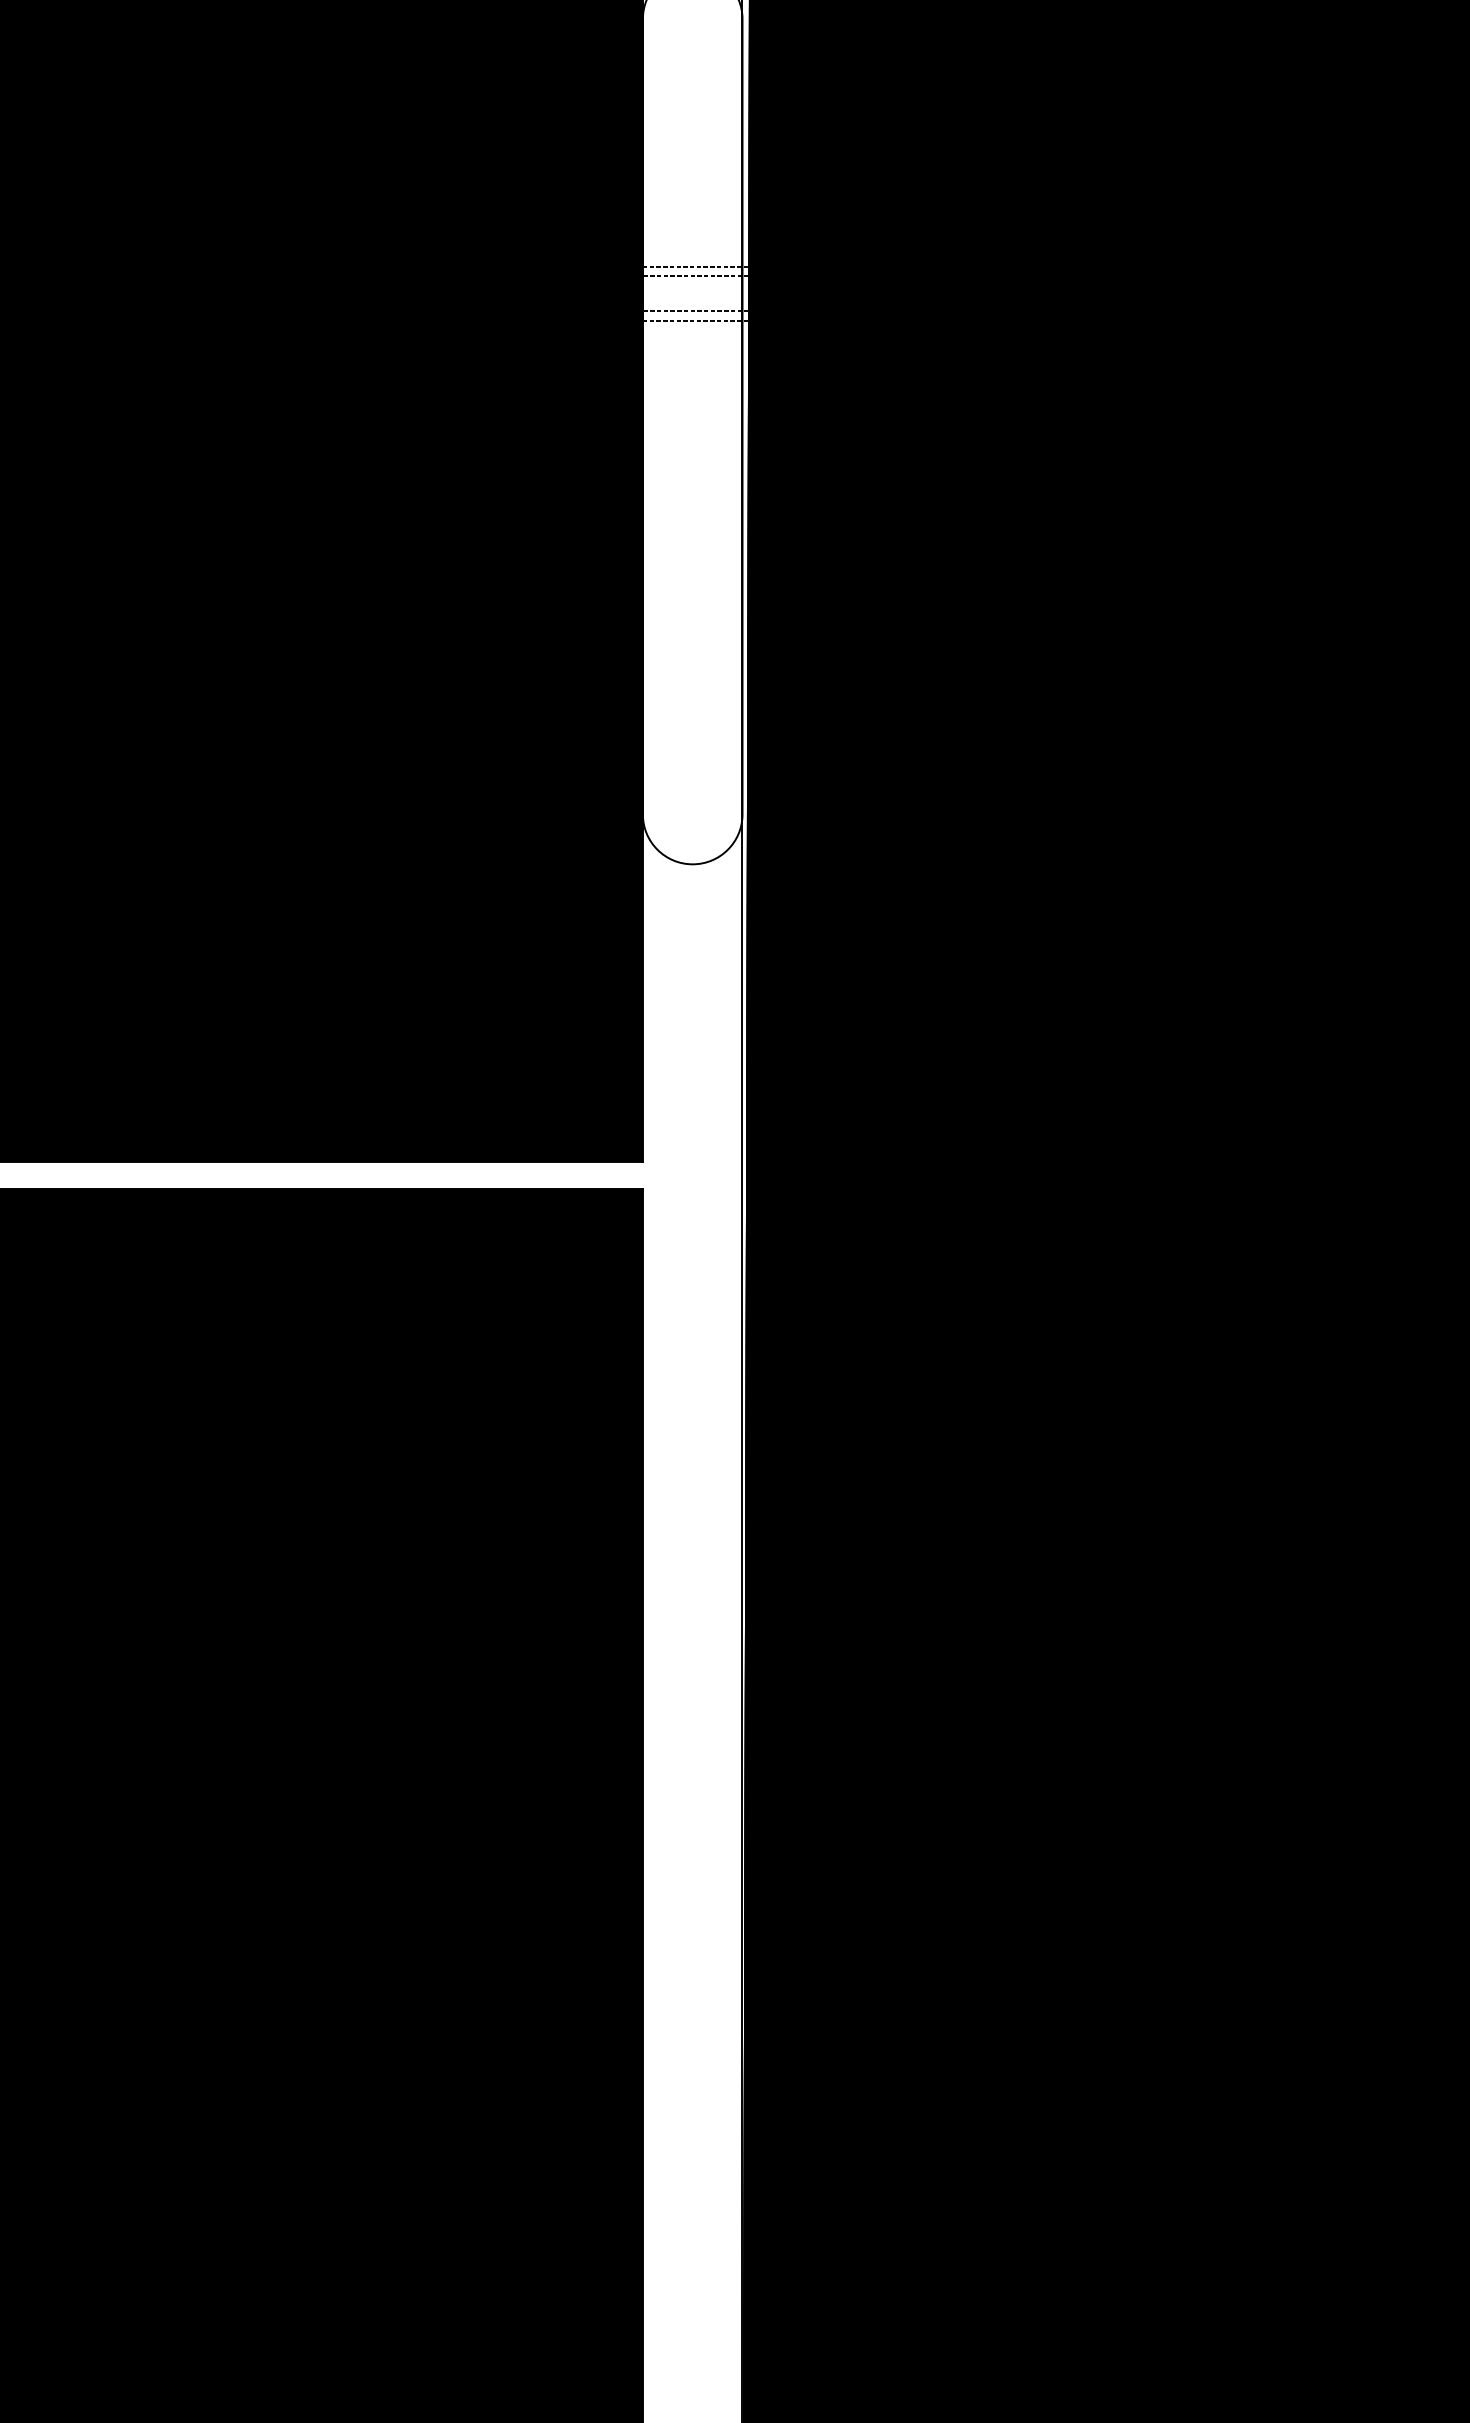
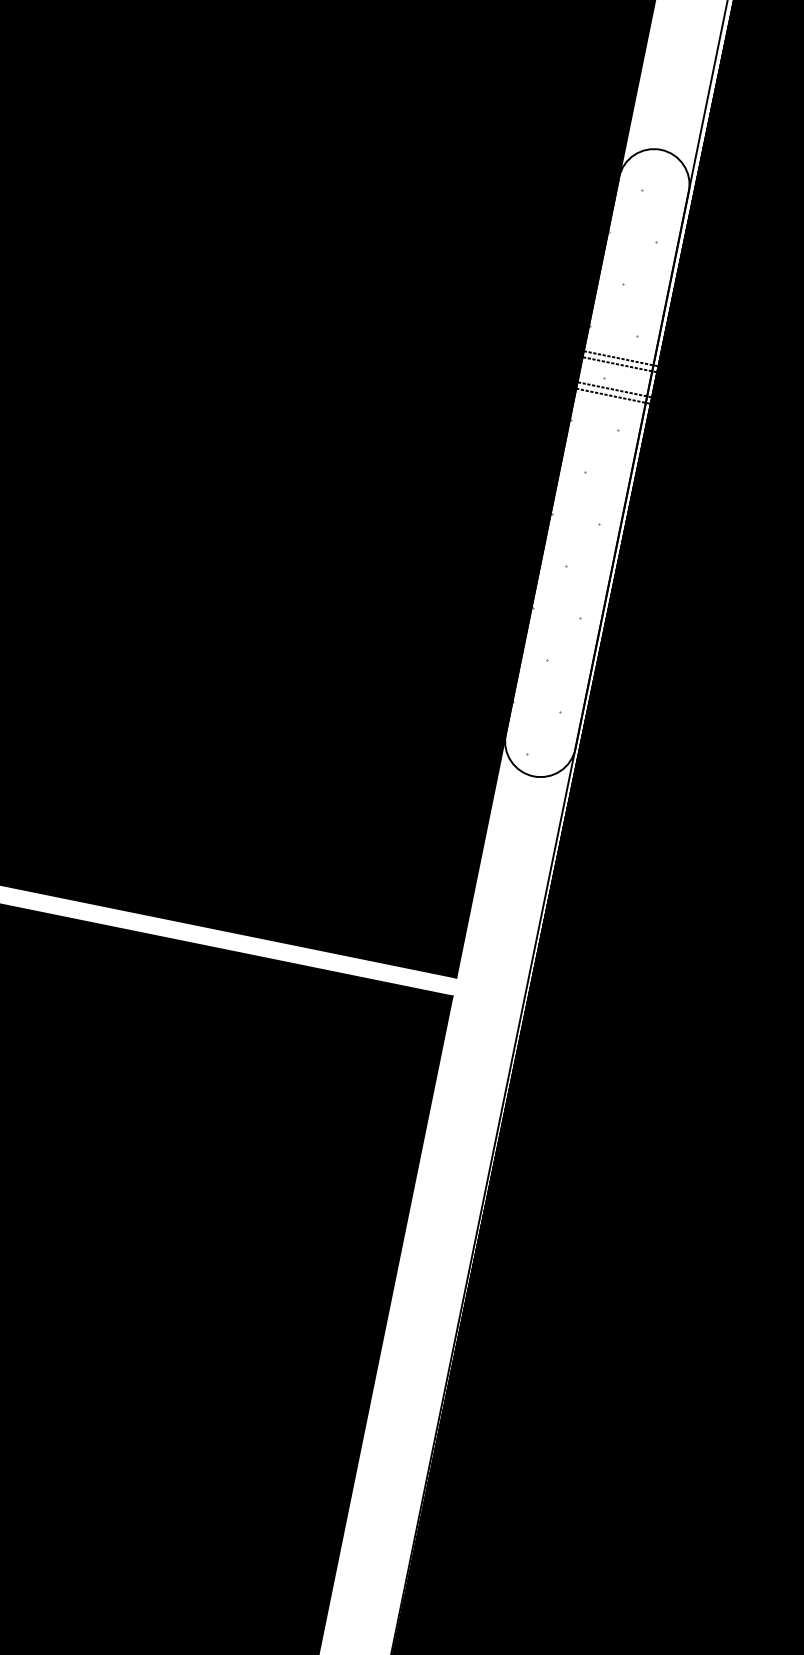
hatch: (677, 432) -> (584, 471), added

